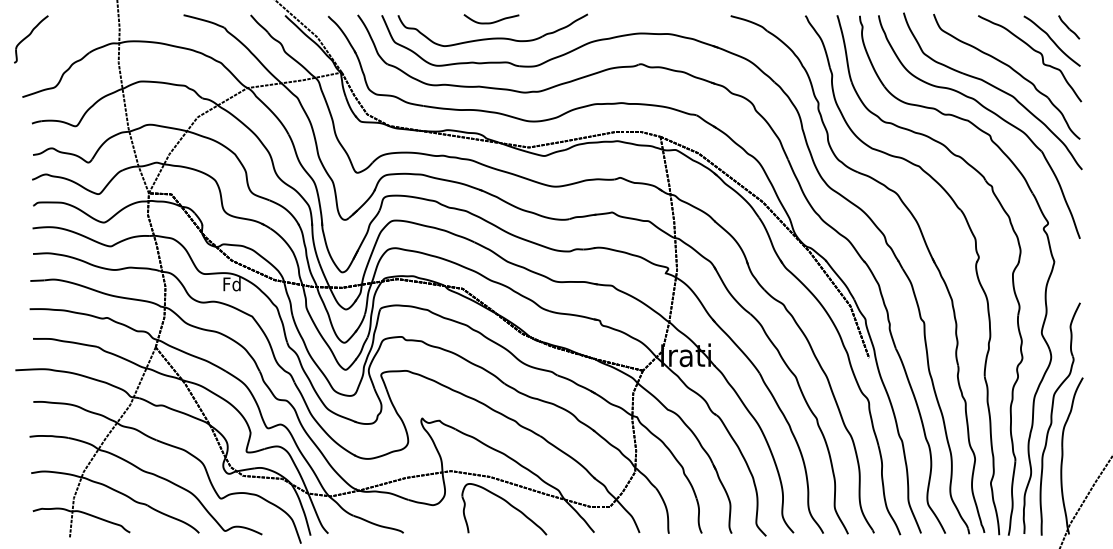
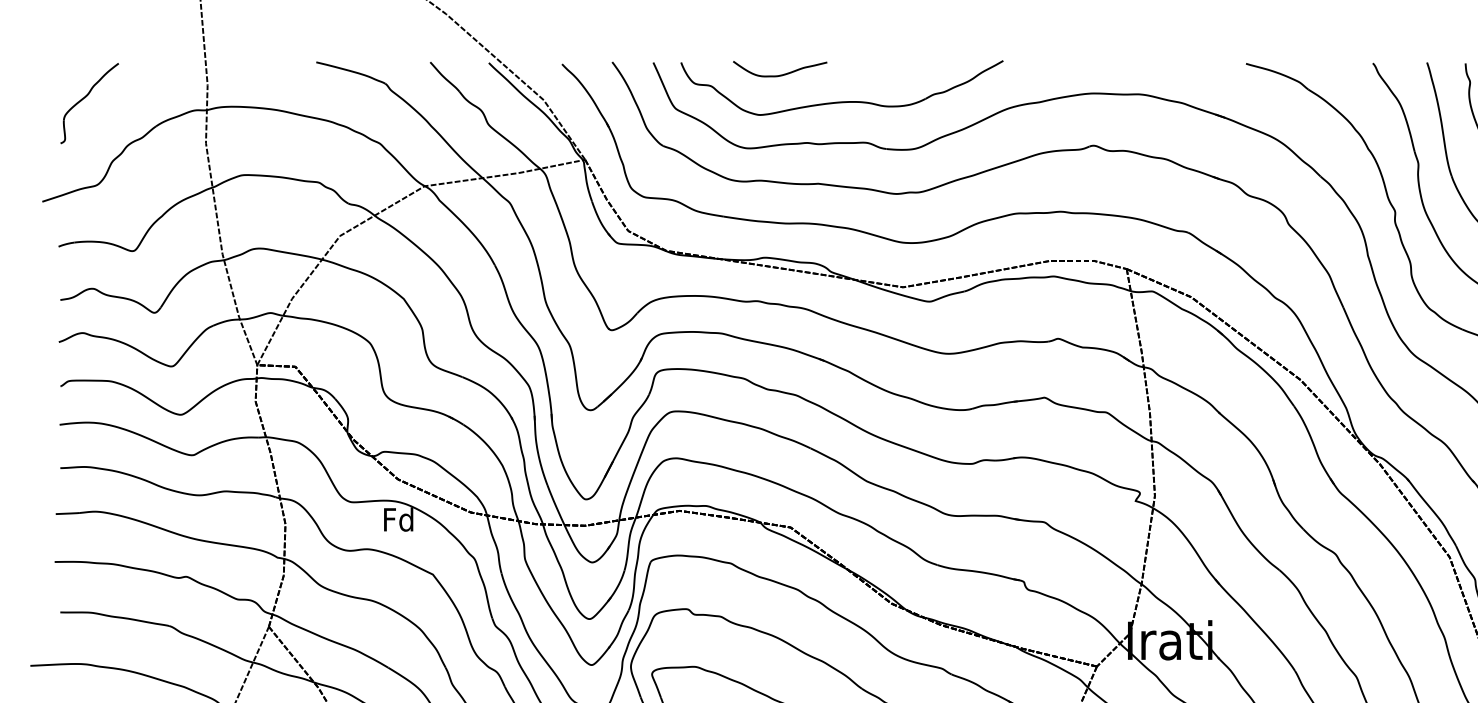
curve: (492, 21) -> (781, 73), moved
part: (31, 39) -> (90, 103), moved

